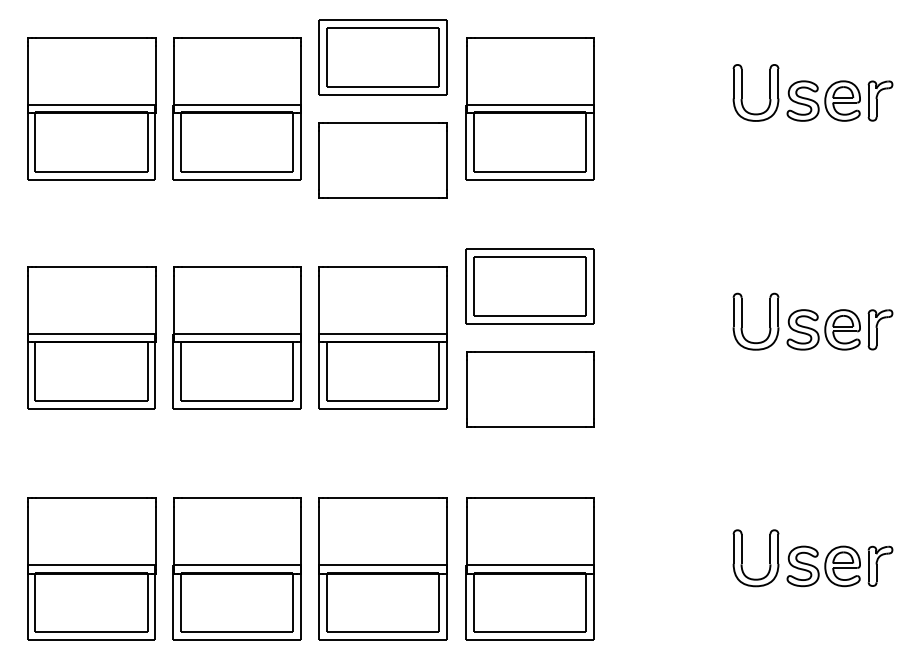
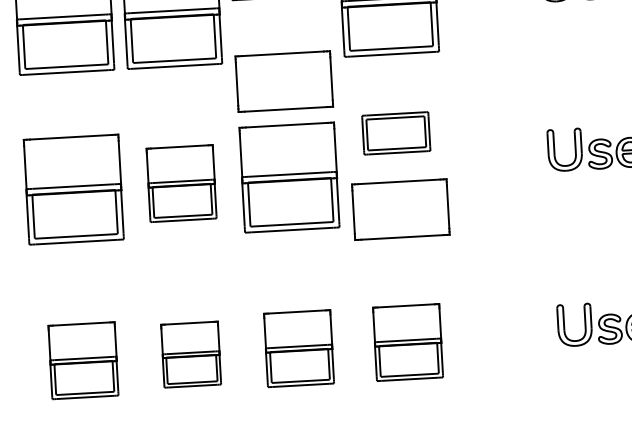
part: (382, 160) -> (283, 81), moved
part: (529, 286) -> (395, 133), size x0.7
part: (236, 337) -> (181, 183), size x0.7
part: (91, 568) -> (83, 360), size x0.7
part: (236, 568) -> (190, 354), size x0.6
part: (382, 568) -> (298, 348), size x0.7
part: (529, 568) -> (407, 342), size x0.7

